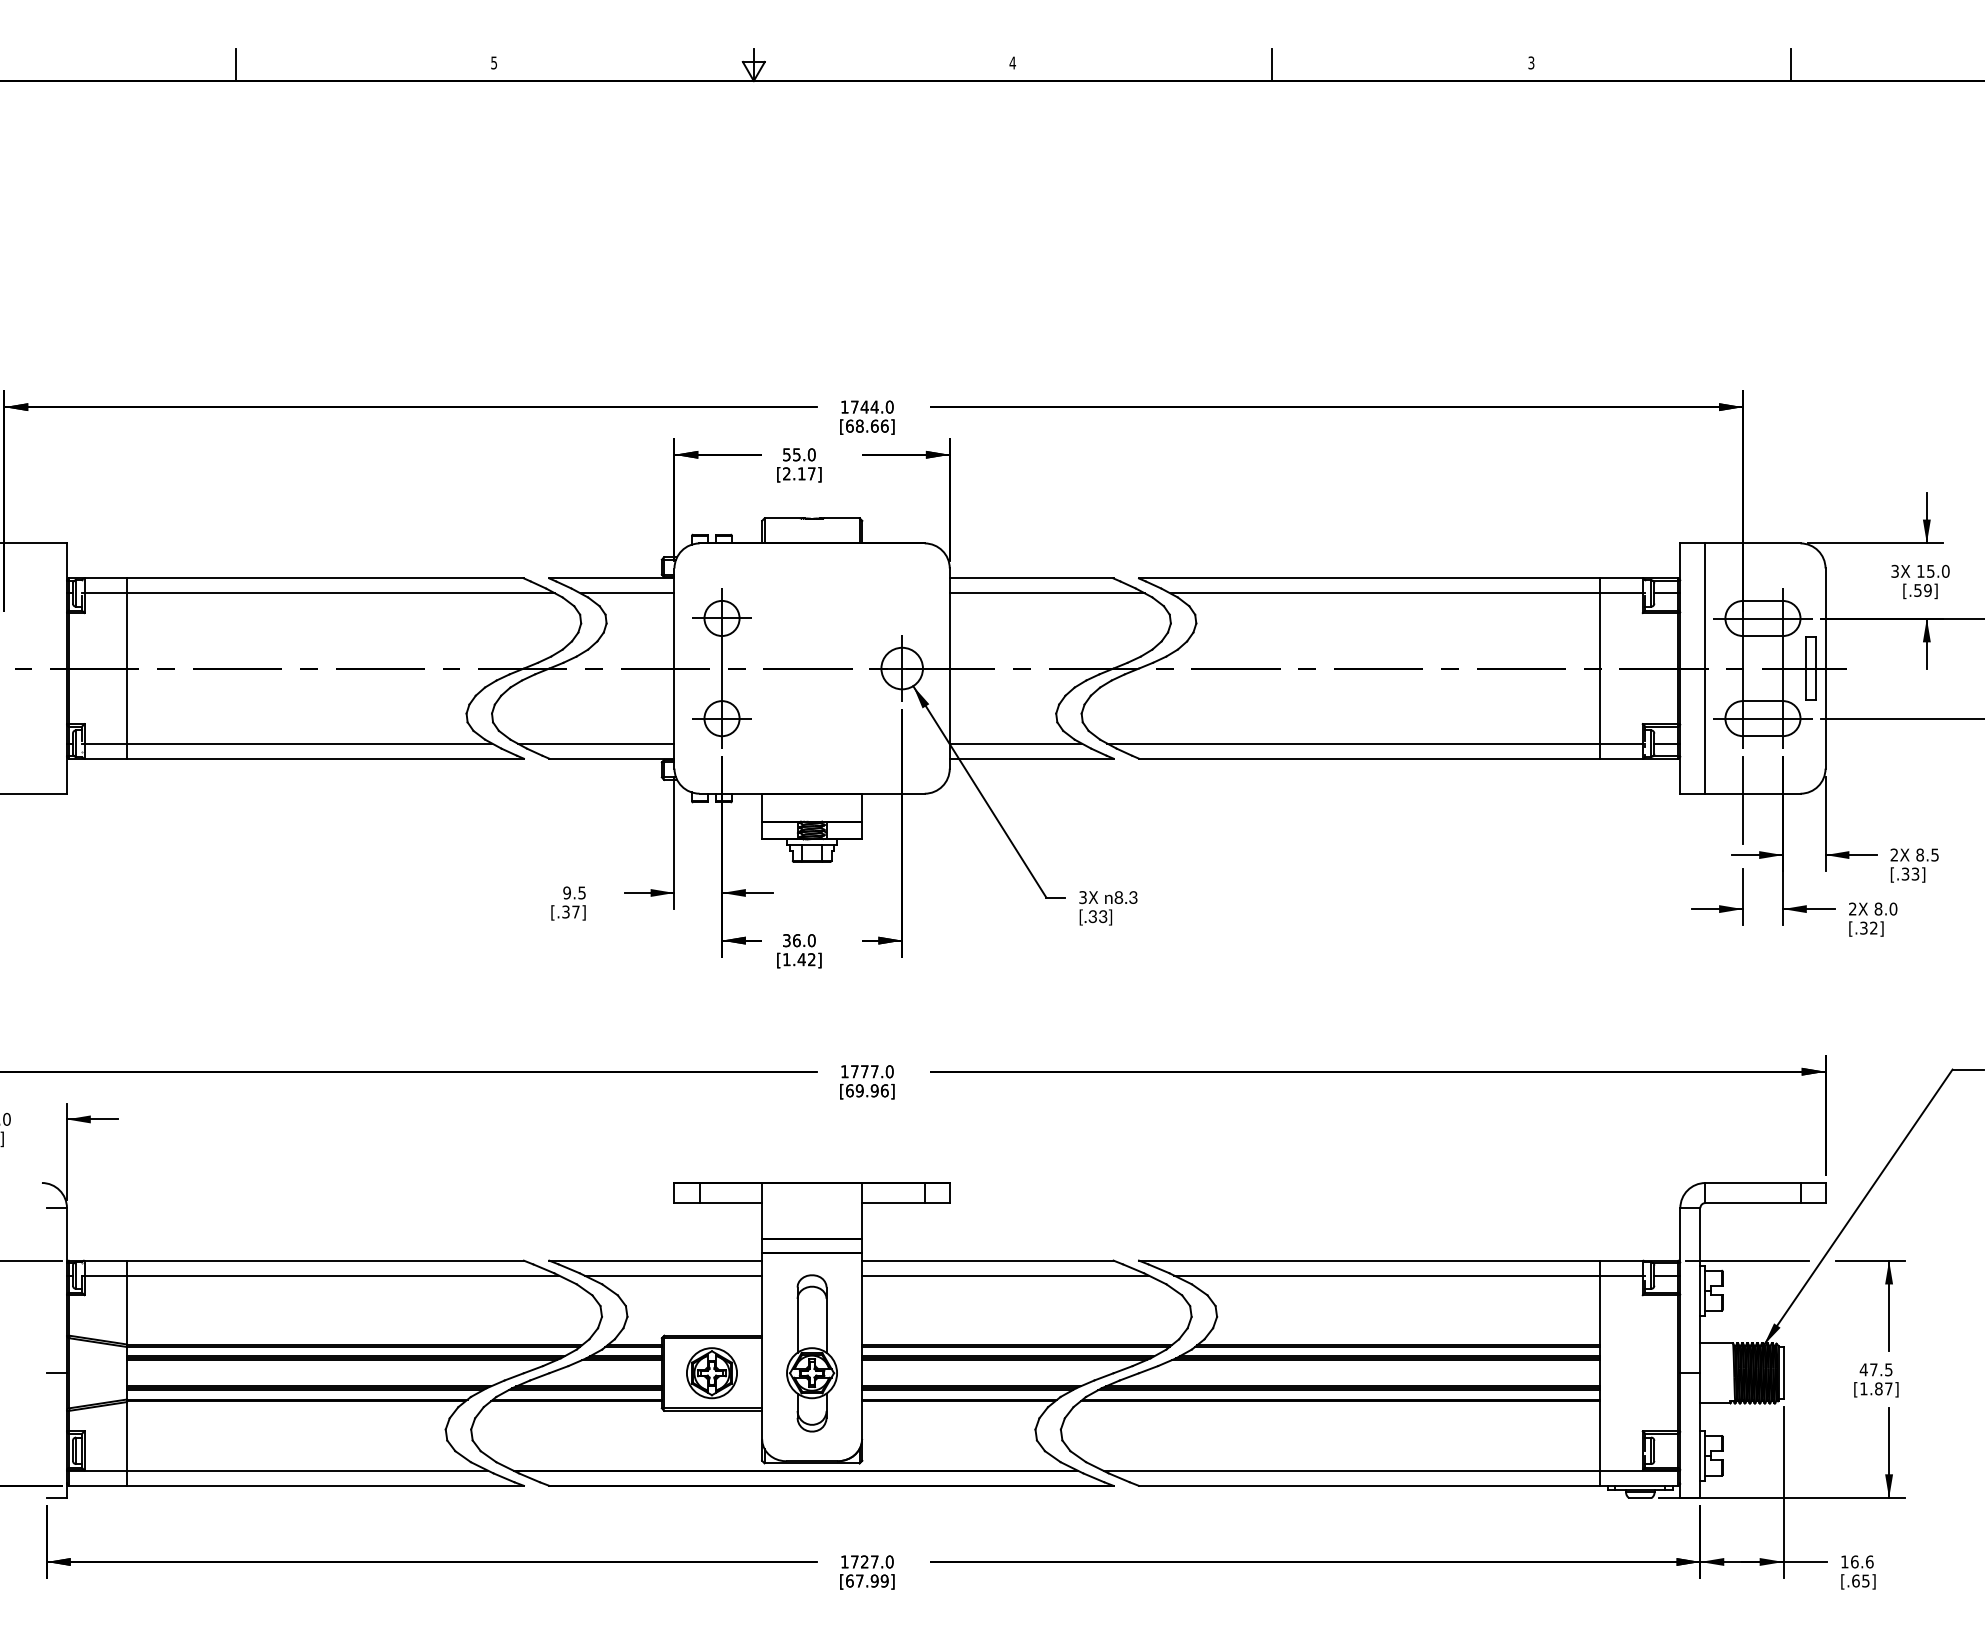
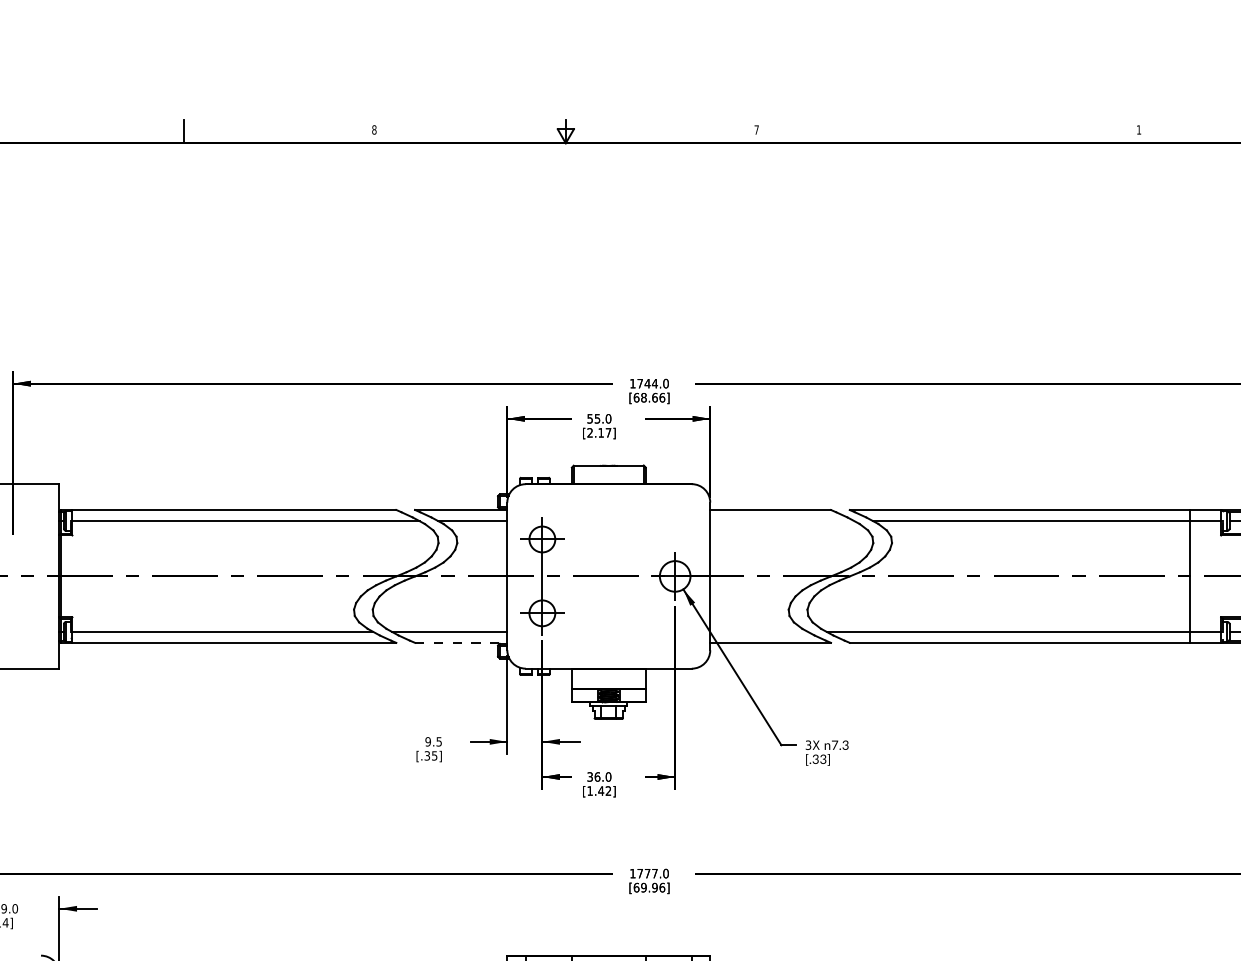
text: (494, 62) -> (374, 129), 5 -> 8
text: (1012, 62) -> (756, 129), 4 -> 7
text: (1531, 62) -> (1139, 129), 3 -> 1
line: (1272, 65) -> (948, 131), removed
line: (1047, 593) -> (782, 521), removed
line: (127, 668) -> (104, 576), removed
line: (1015, 743) -> (758, 631), removed
line: (611, 758) -> (460, 642), solid -> dashed
text: (1118, 897) -> (834, 745), 8.3 -> 7.3
text: (575, 911) -> (434, 755), [.37] -> [.35]

